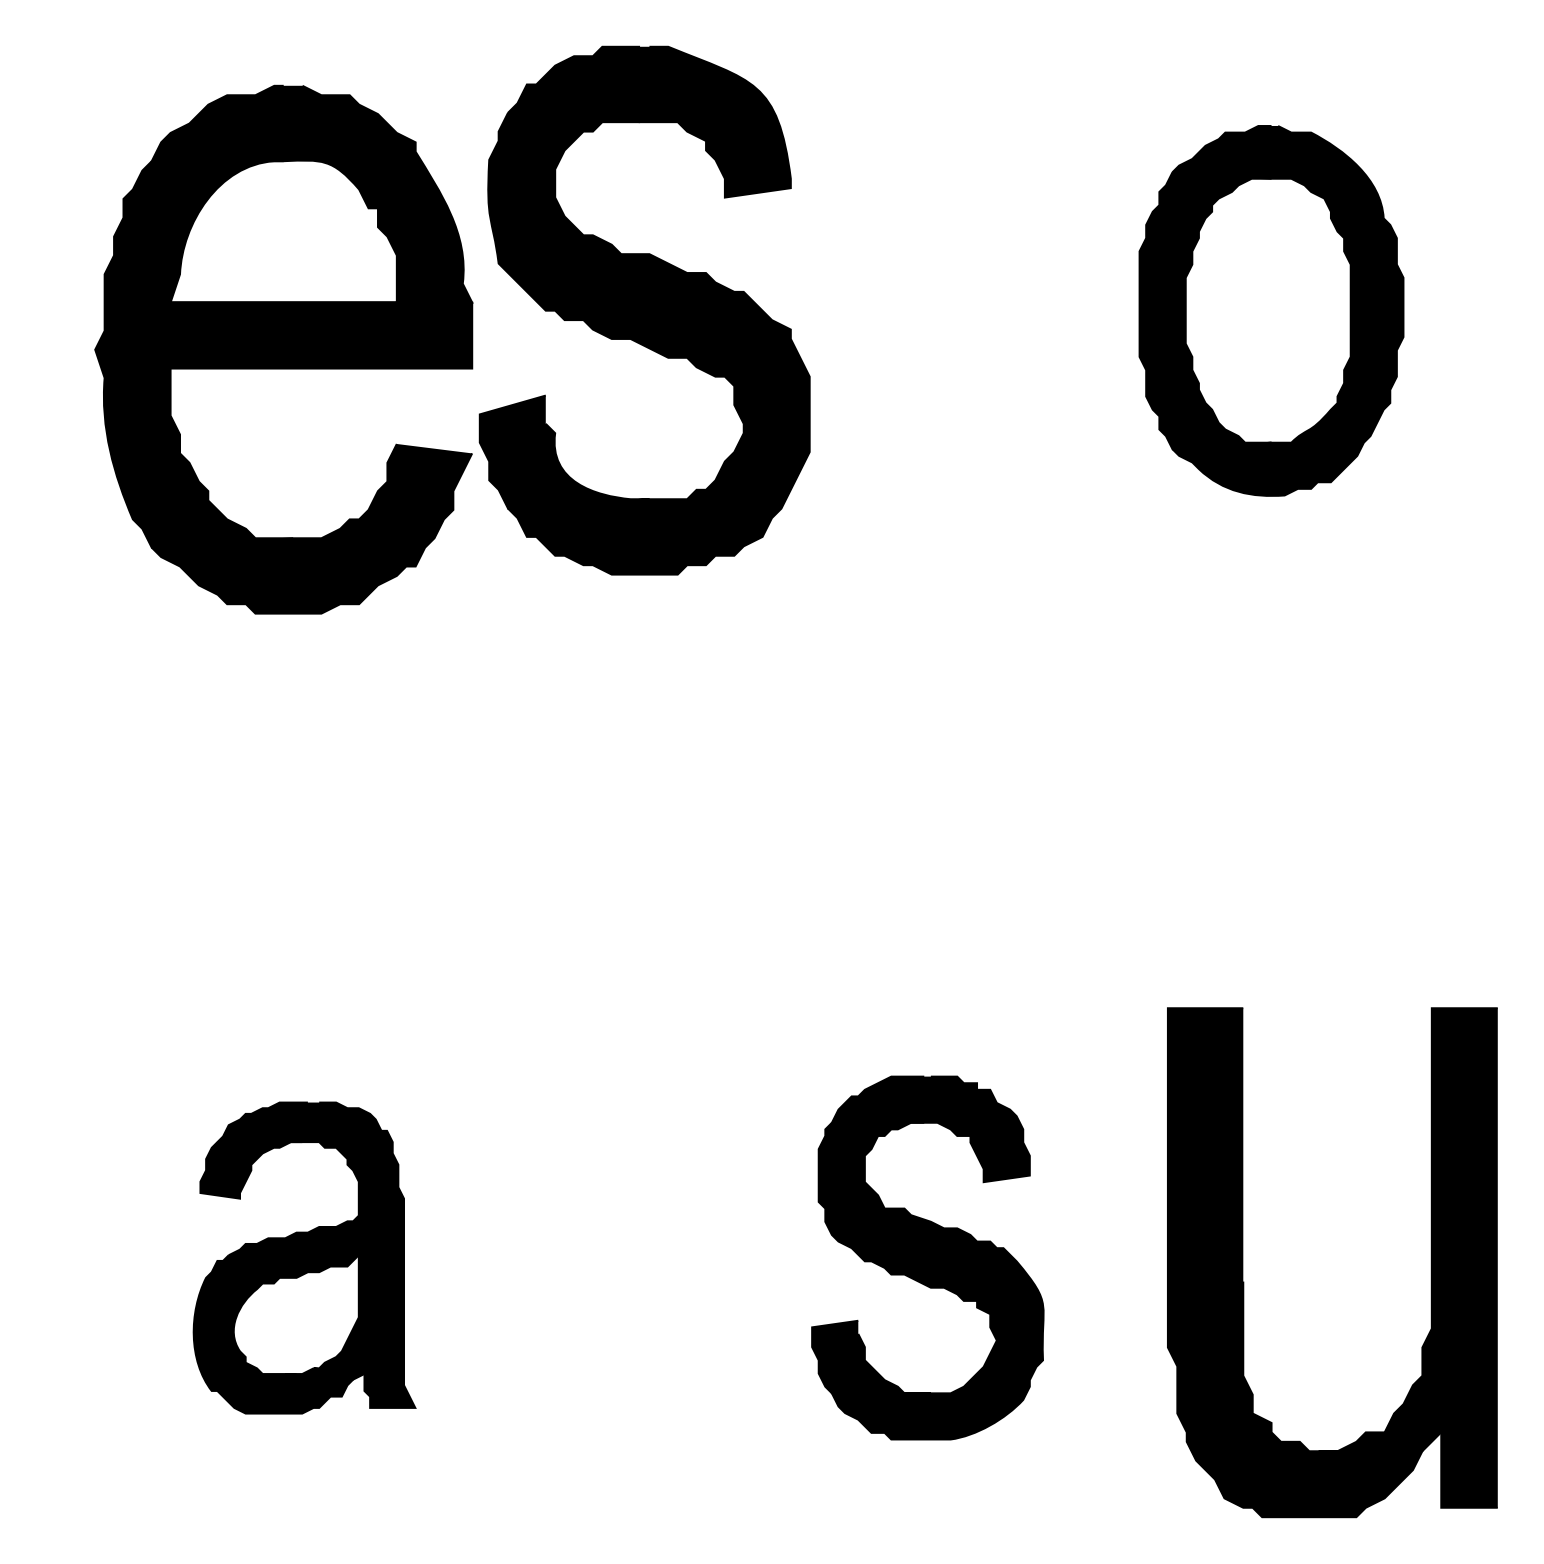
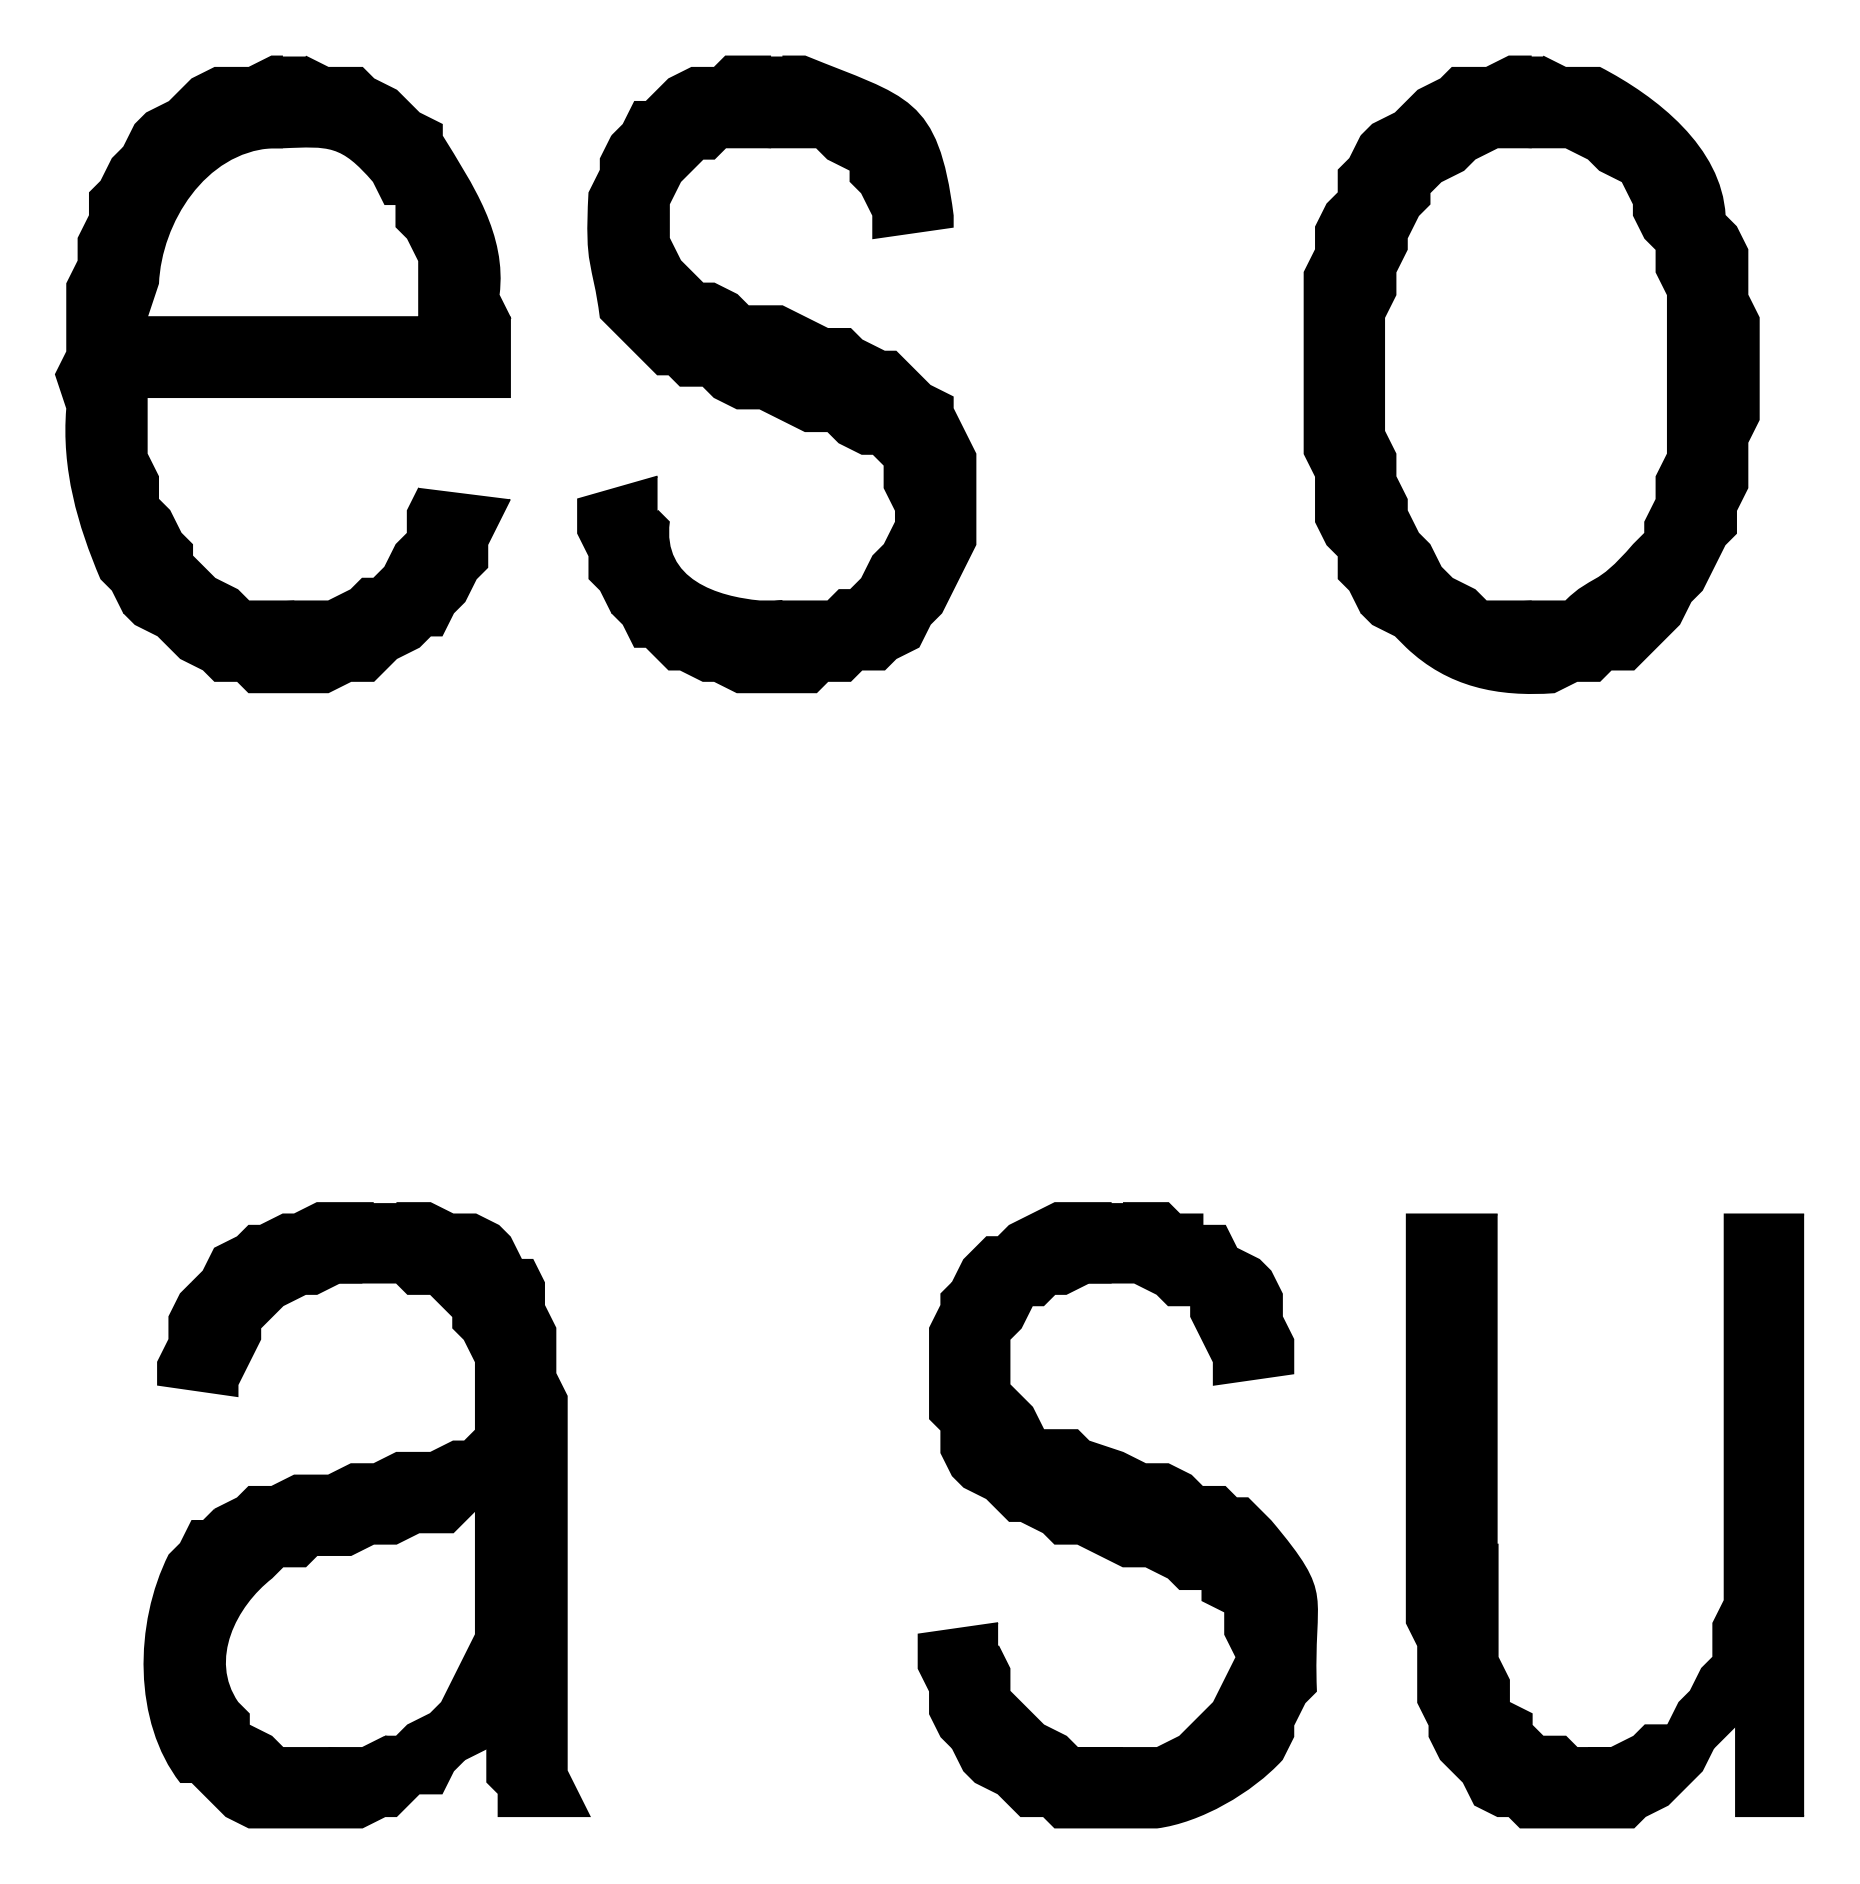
part: (1271, 310) -> (1531, 374), size x1.43
part: (284, 349) -> (283, 374), moved
part: (304, 1258) -> (366, 1515), size x1.67
part: (927, 1258) -> (1117, 1515), size x1.43

